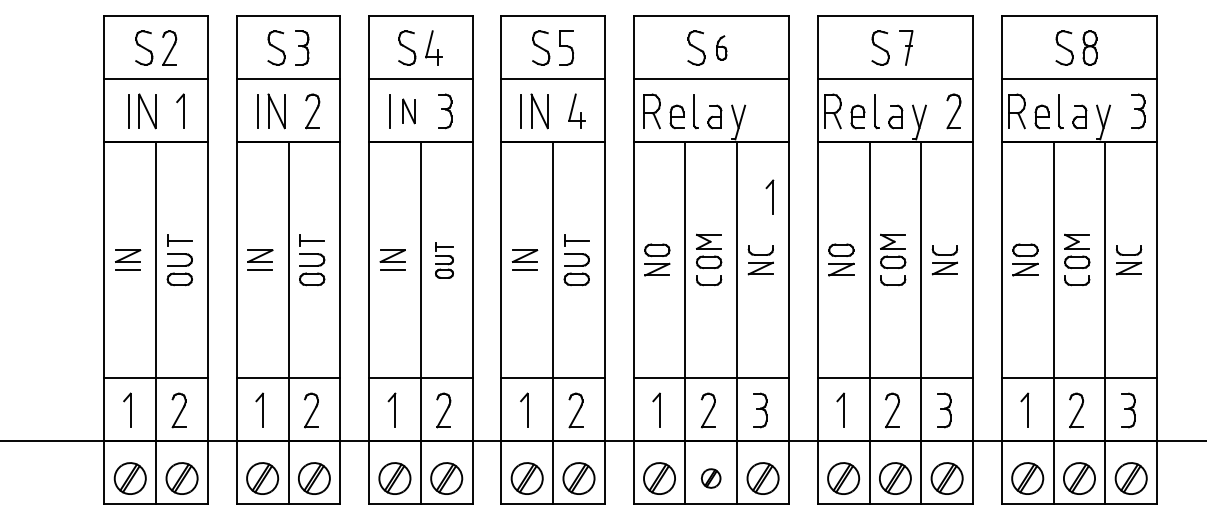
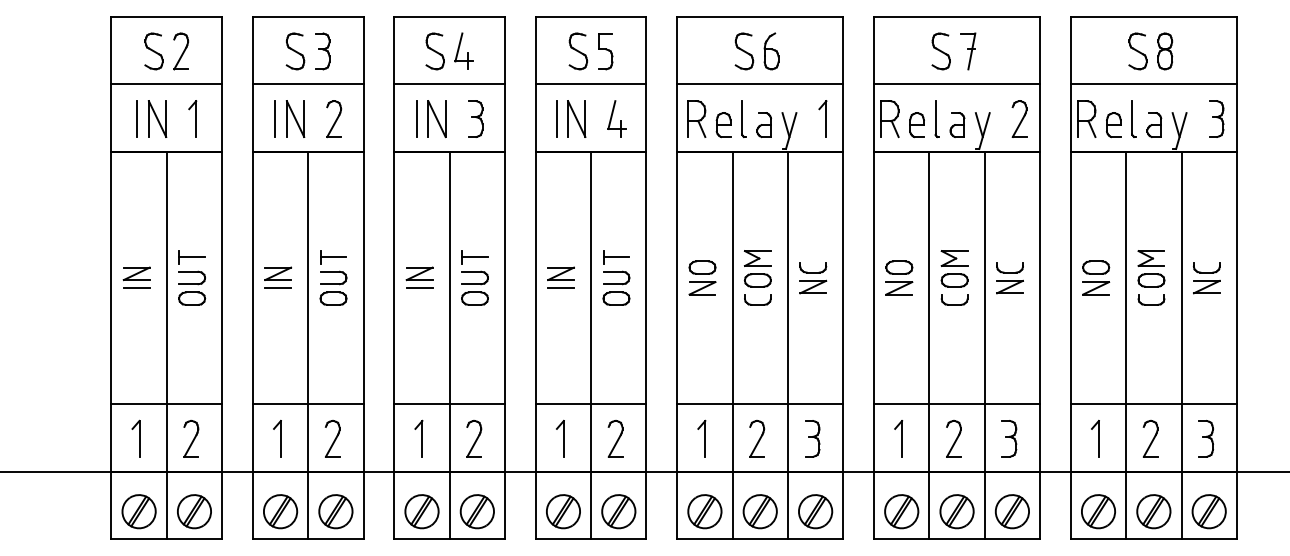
part: (721, 47) -> (771, 50), size x1.43
part: (408, 111) -> (436, 119), size x1.43
part: (769, 196) -> (822, 118), moved
part: (444, 260) -> (475, 278), size x1.43
part: (710, 478) -> (759, 511), size x1.67

